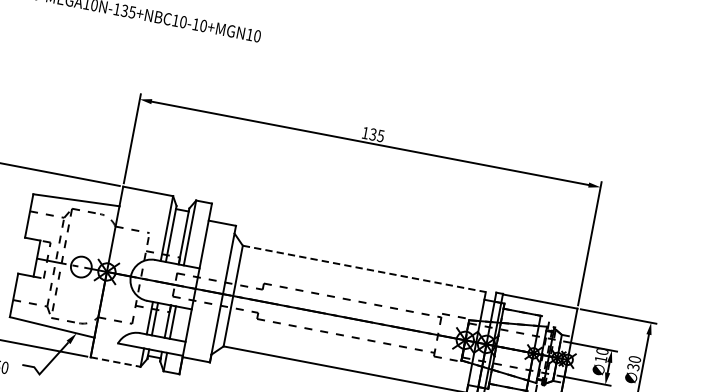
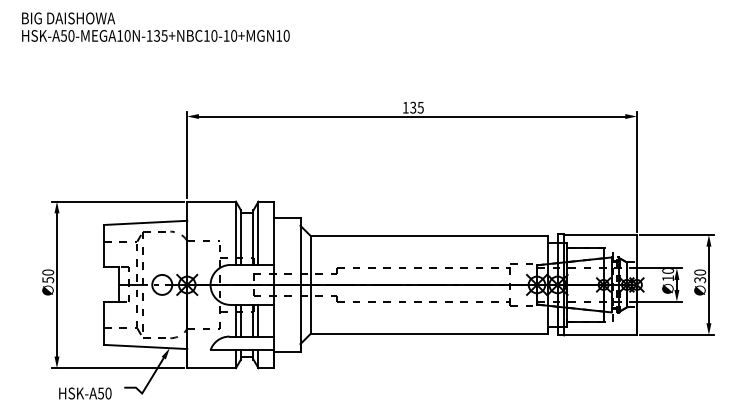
line: (364, 268) -> (429, 235), dashed -> solid
line: (116, 362) -> (212, 368), dashed -> solid

